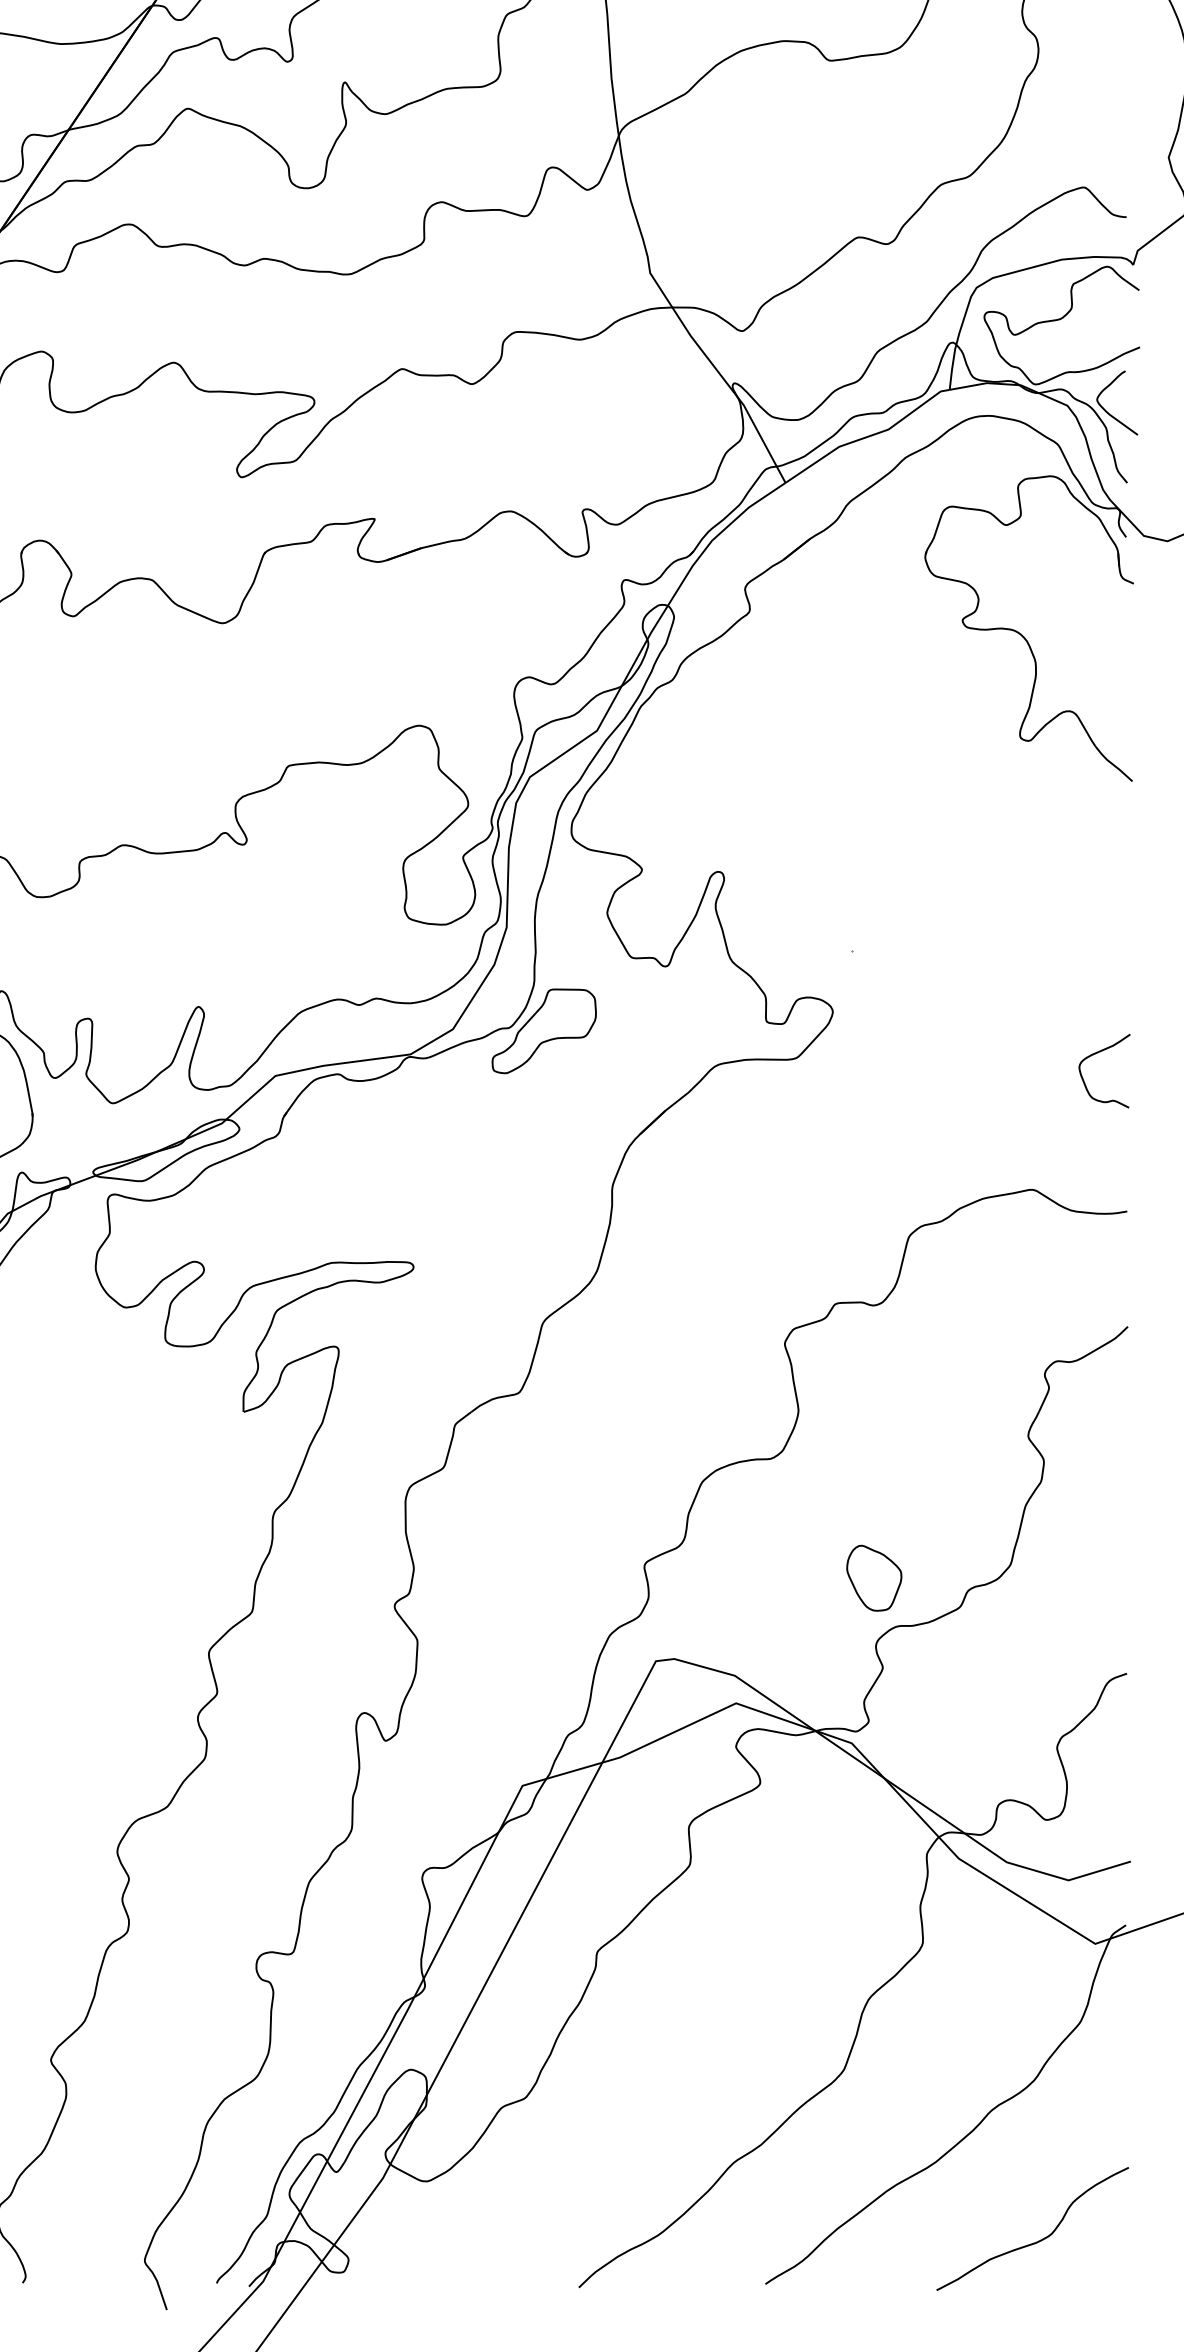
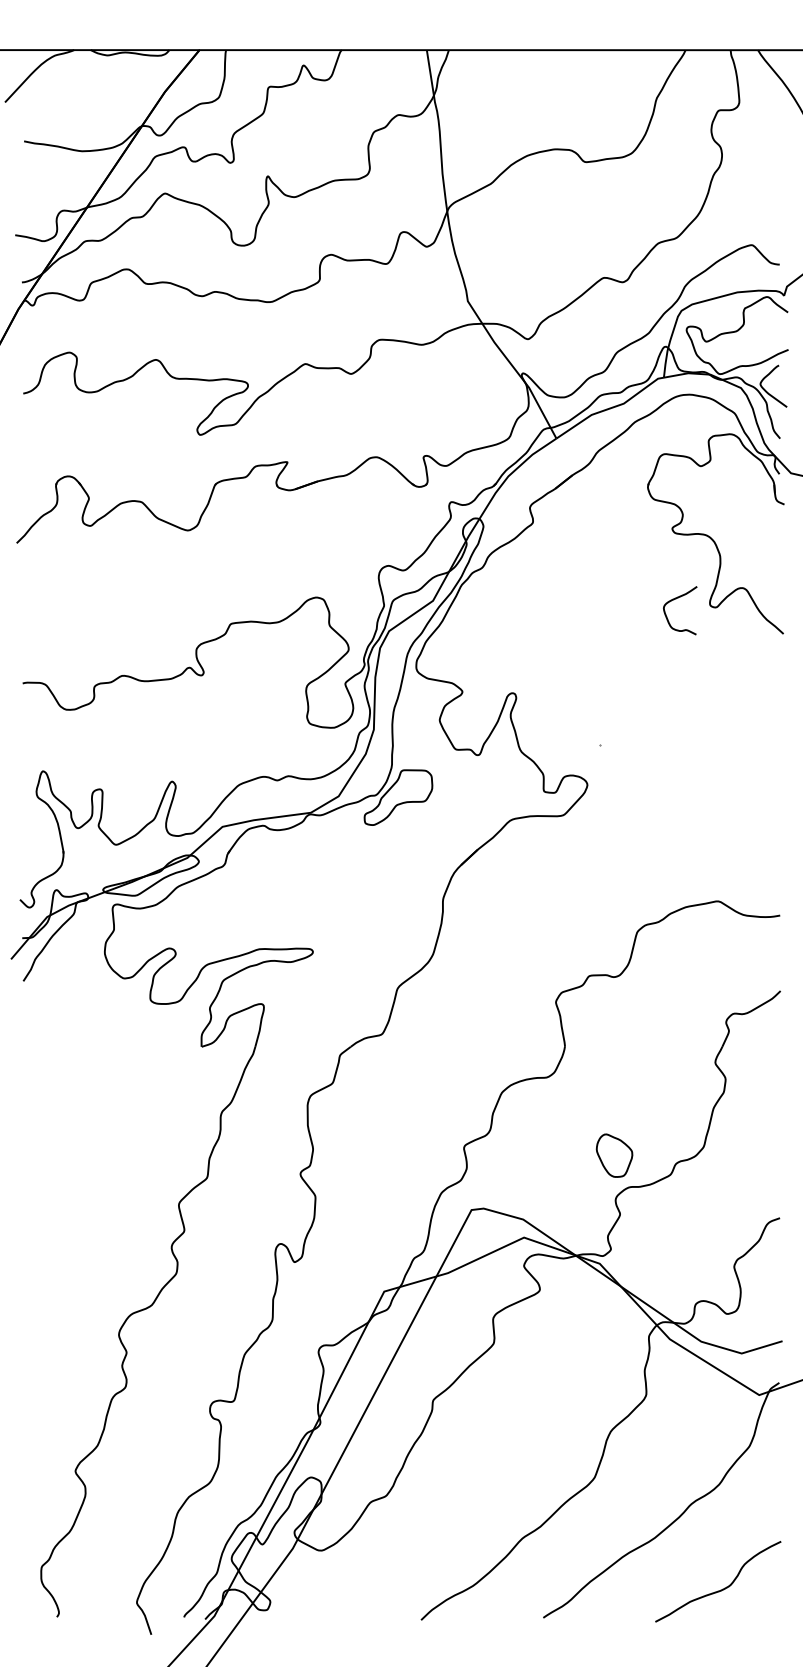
curve: (1098, 1054) -> (676, 599), moved

